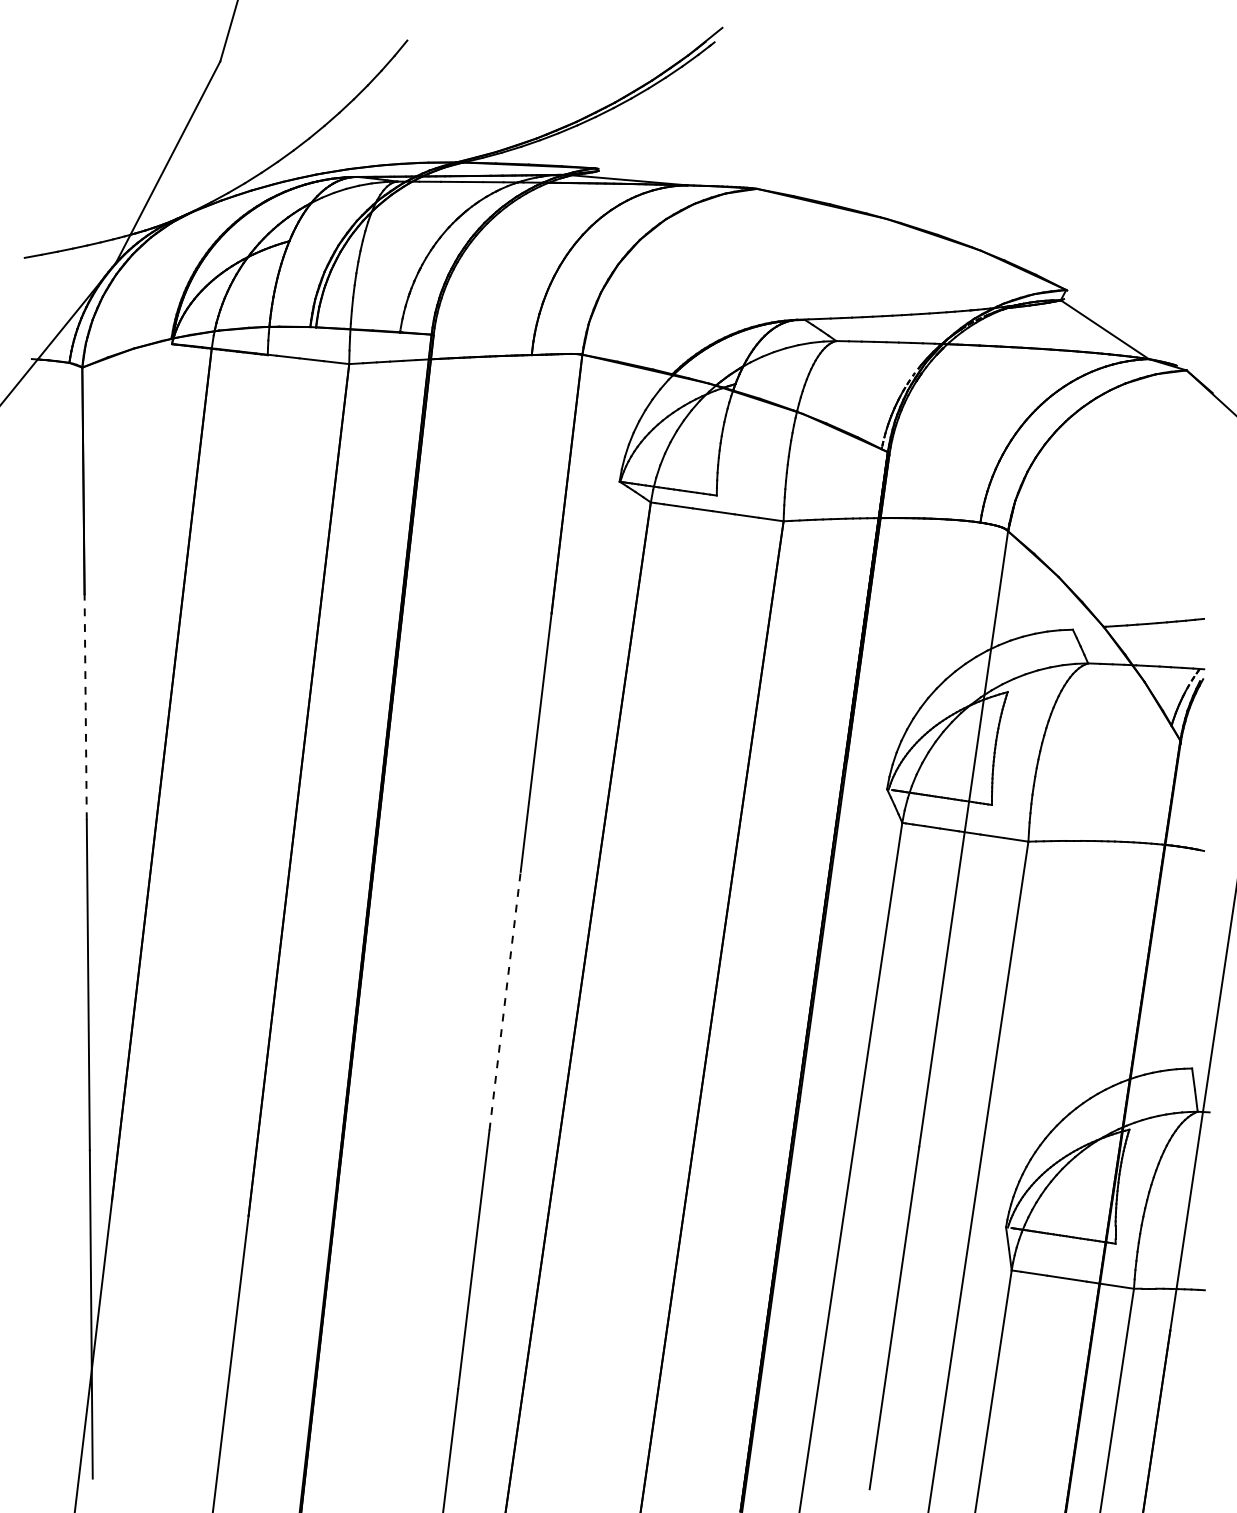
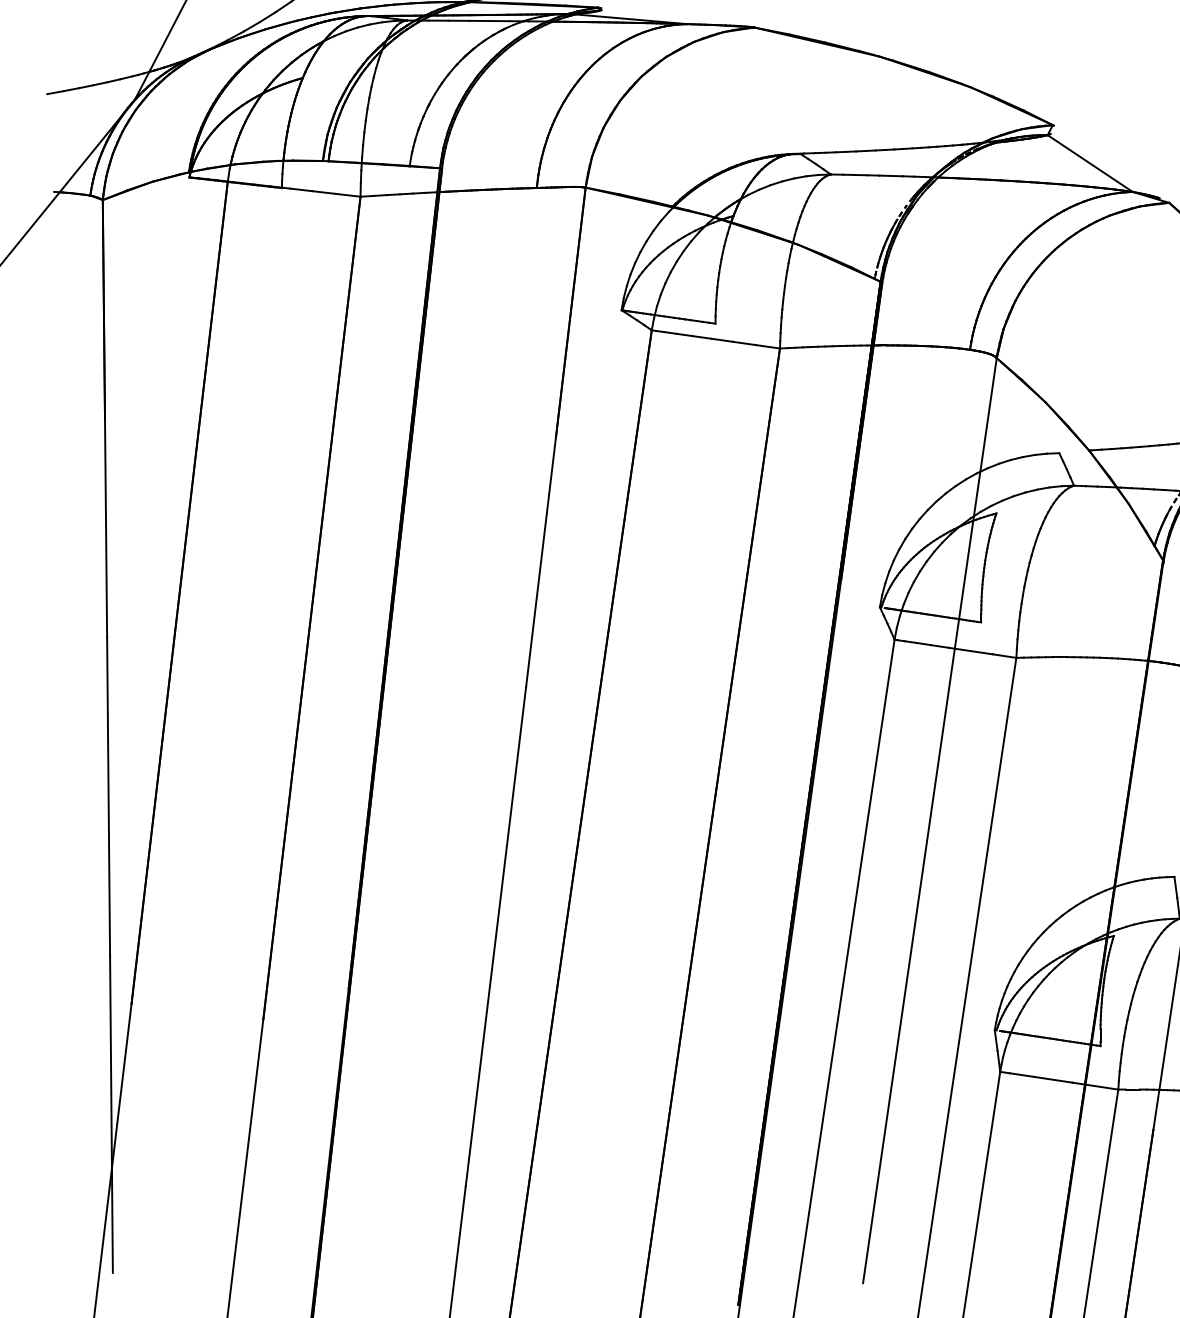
line: (85, 707) -> (105, 528), dashed -> solid
line: (505, 1000) -> (511, 811), dashed -> solid

